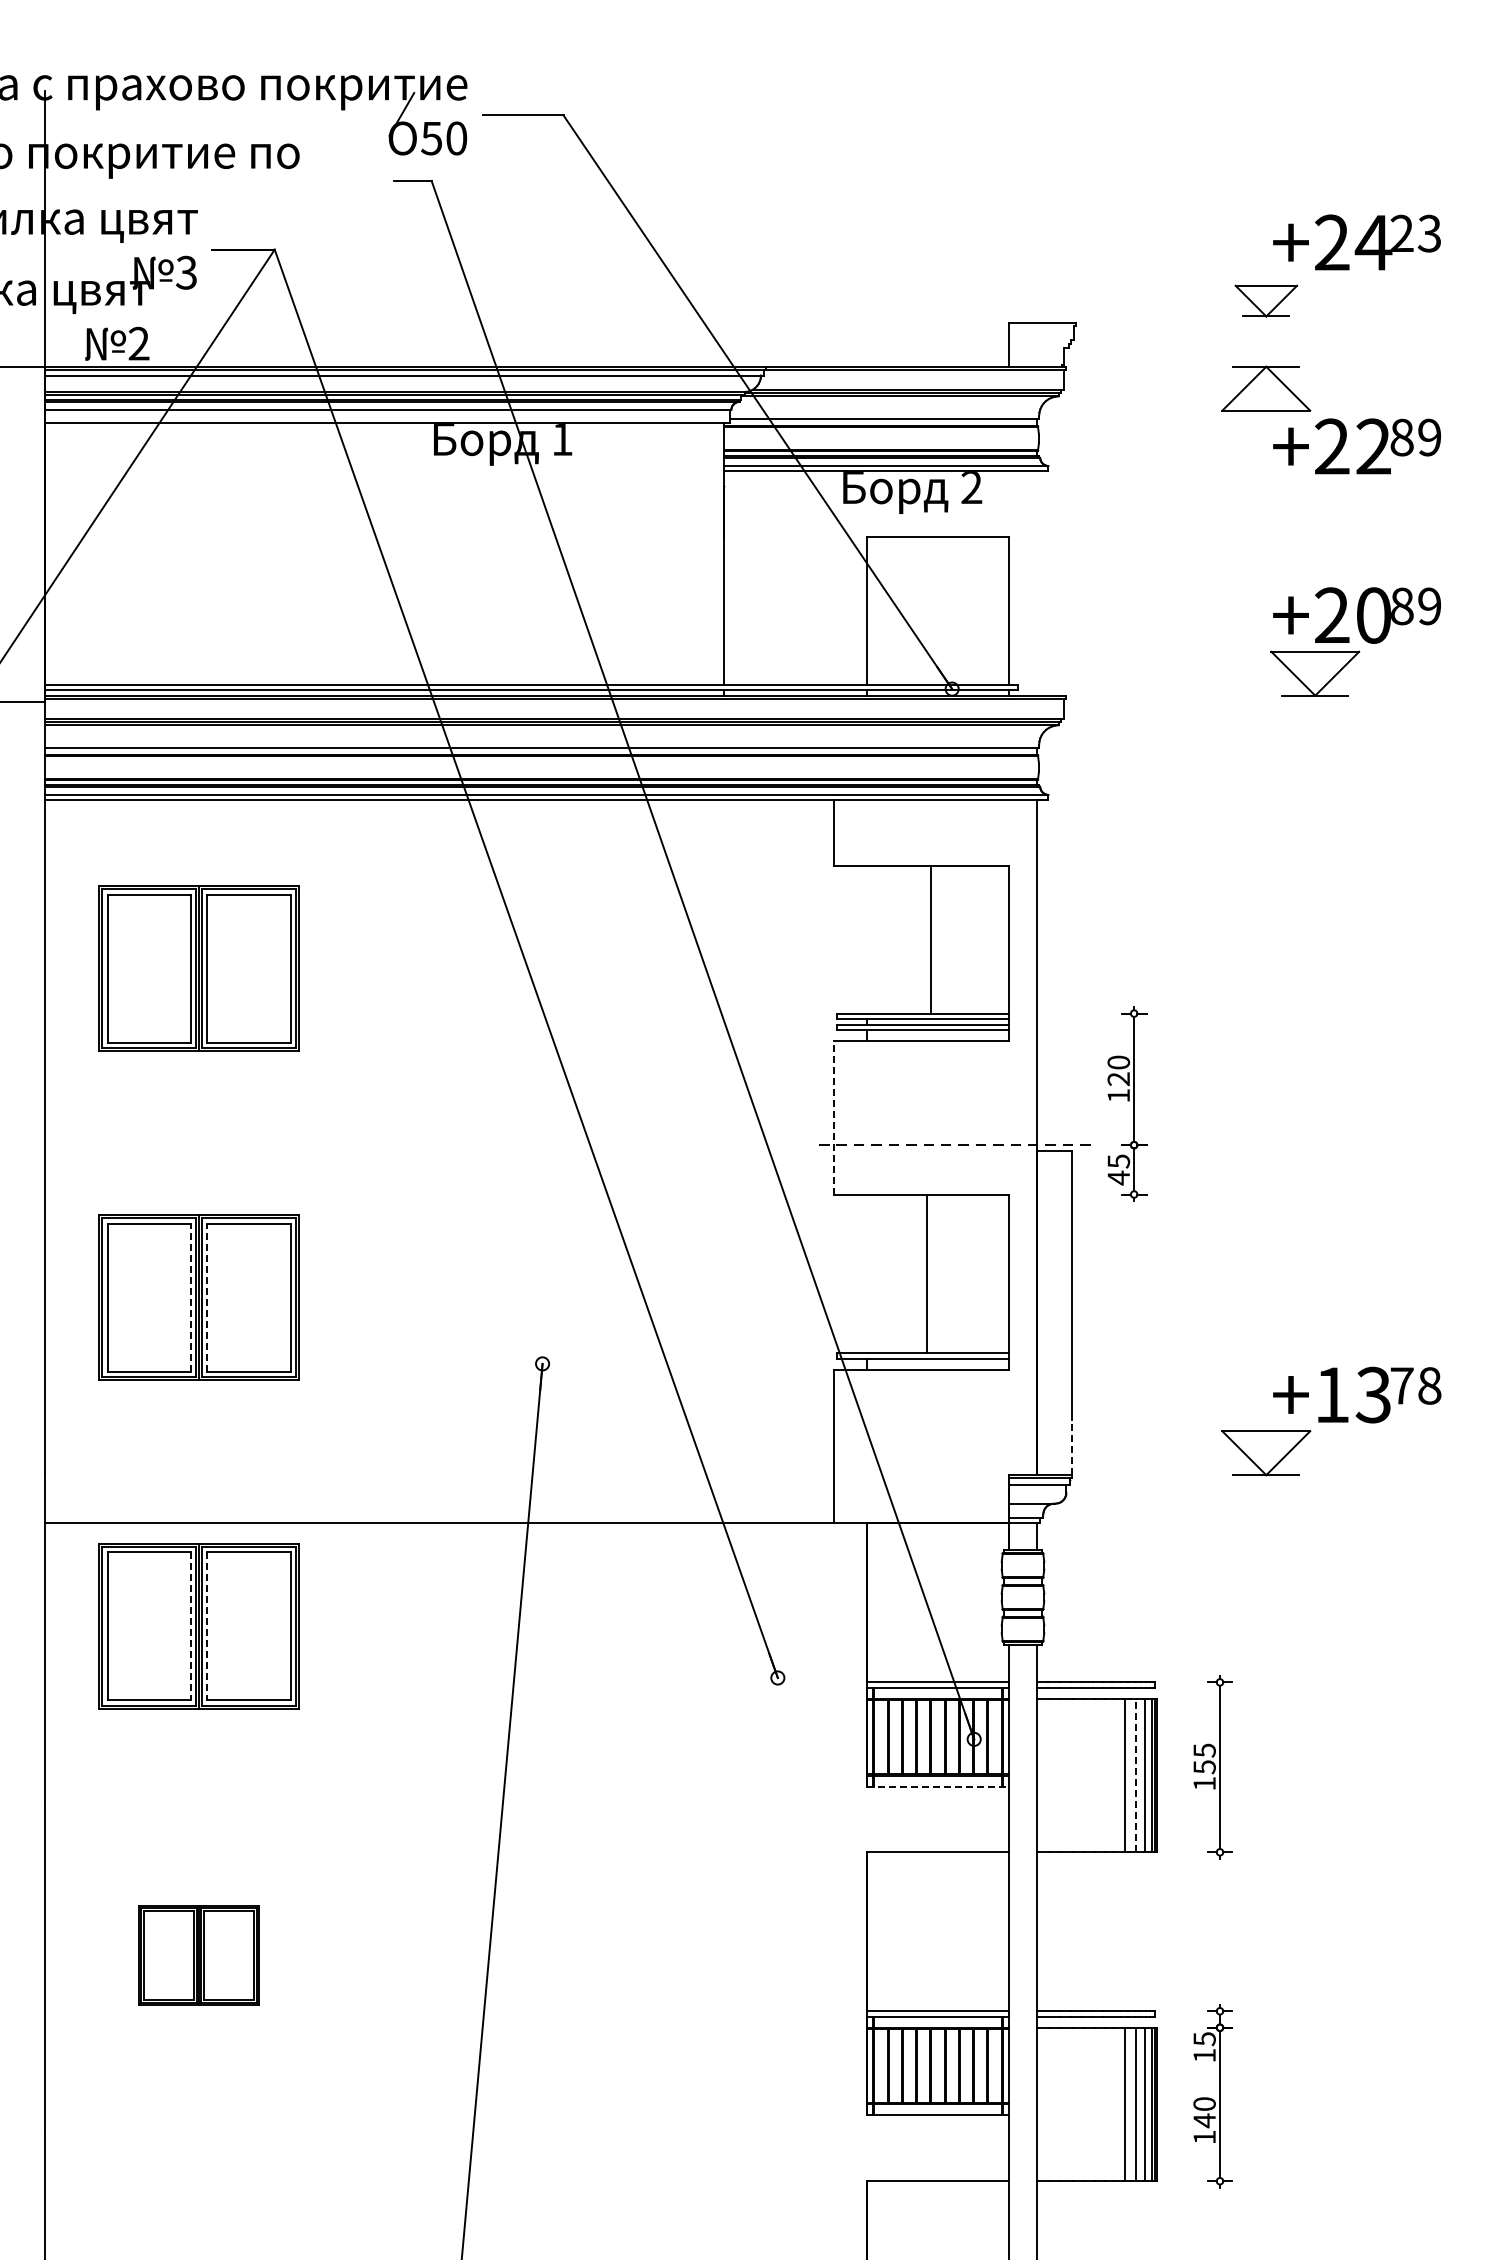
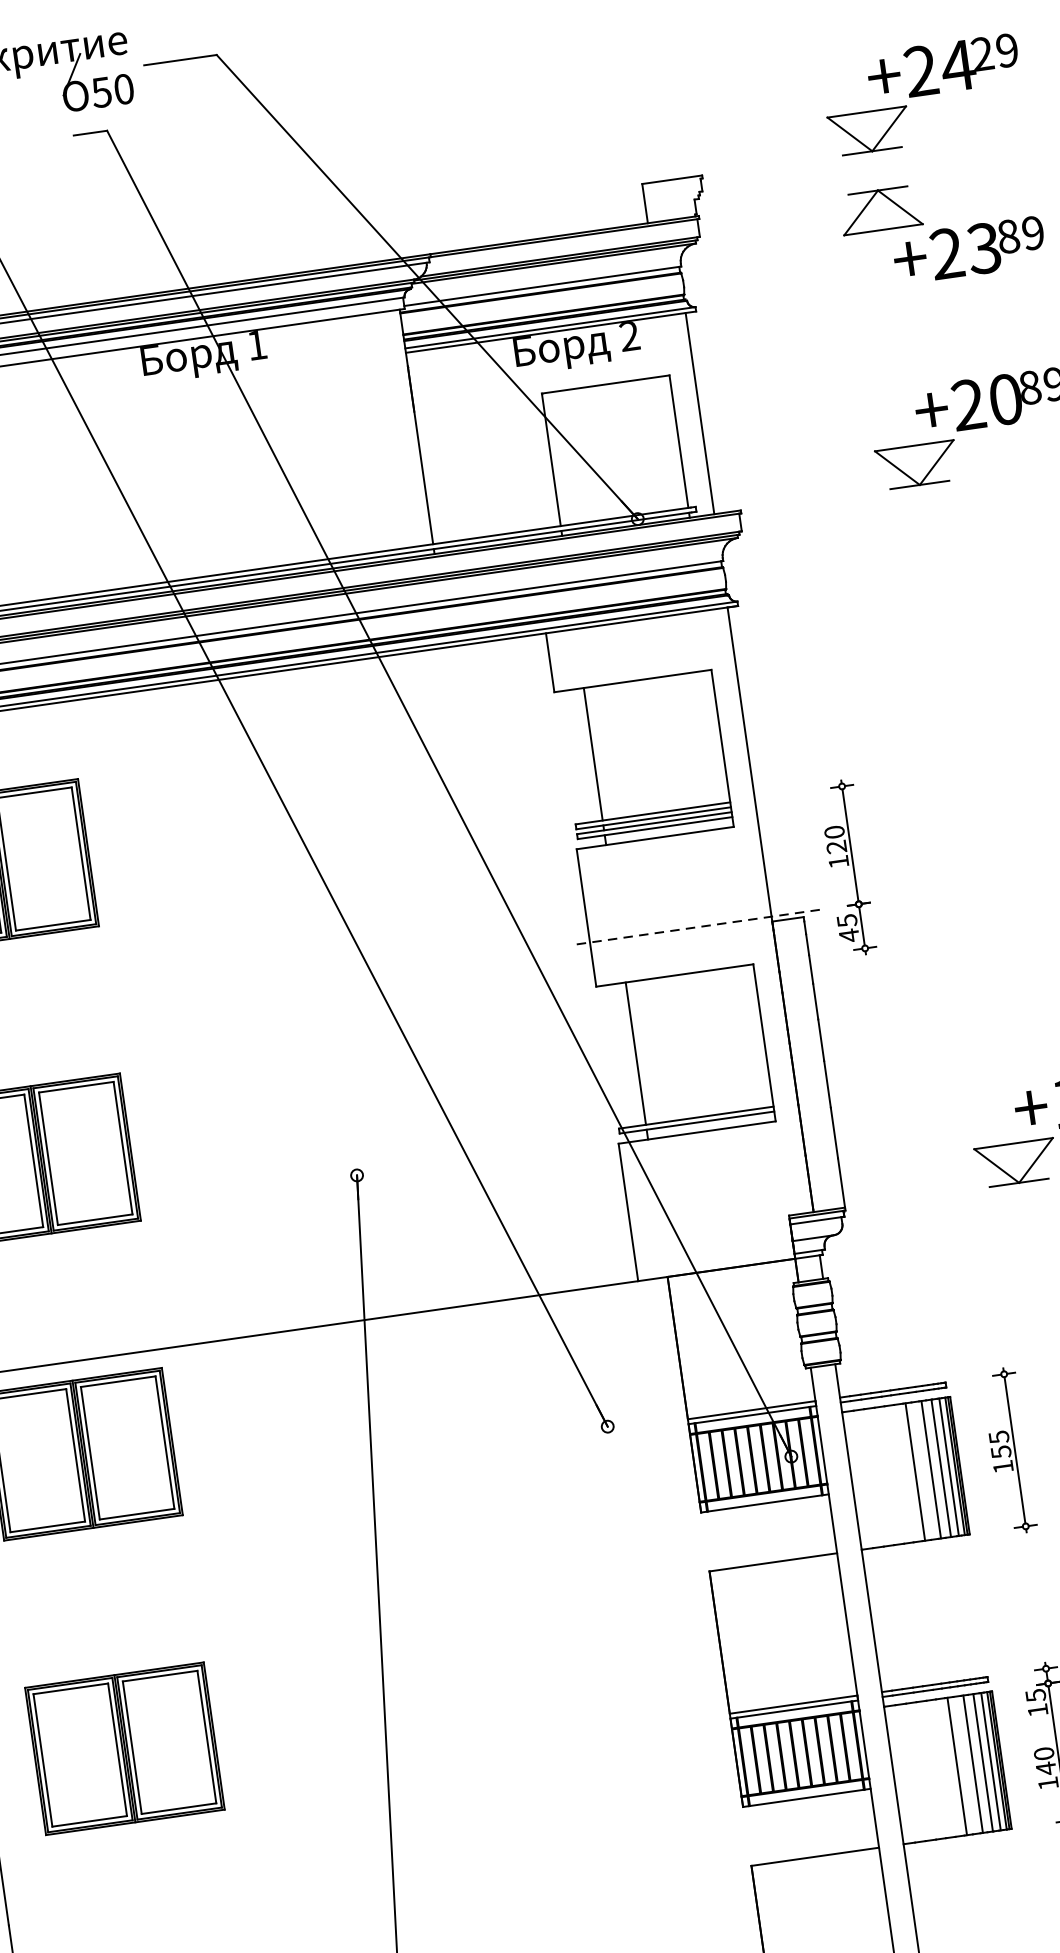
text: (1428, 233) -> (1006, 50), 23 -> 29
part: (1266, 301) -> (869, 132), size x1.43
text: (1372, 446) -> (983, 248), +22 -> +23
line: (1036, 582) -> (699, 412), added
part: (1315, 673) -> (917, 465), moved
line: (930, 939) -> (593, 754), moved
line: (833, 1117) -> (586, 917), dashed -> solid
line: (926, 1273) -> (635, 1053), moved
line: (190, 1297) -> (33, 1160), dashed -> solid
line: (207, 1297) -> (48, 1158), dashed -> solid
line: (1071, 1447) -> (841, 1182), dashed -> solid
line: (190, 1626) -> (75, 1455), dashed -> solid
line: (207, 1626) -> (90, 1453), dashed -> solid
line: (1107, 1775) -> (915, 1471), added
line: (1136, 1775) -> (941, 1468), dashed -> solid
line: (938, 1786) -> (765, 1503), dashed -> solid
part: (198, 1955) -> (124, 1748), size x1.67
line: (1107, 2104) -> (957, 1766), added

